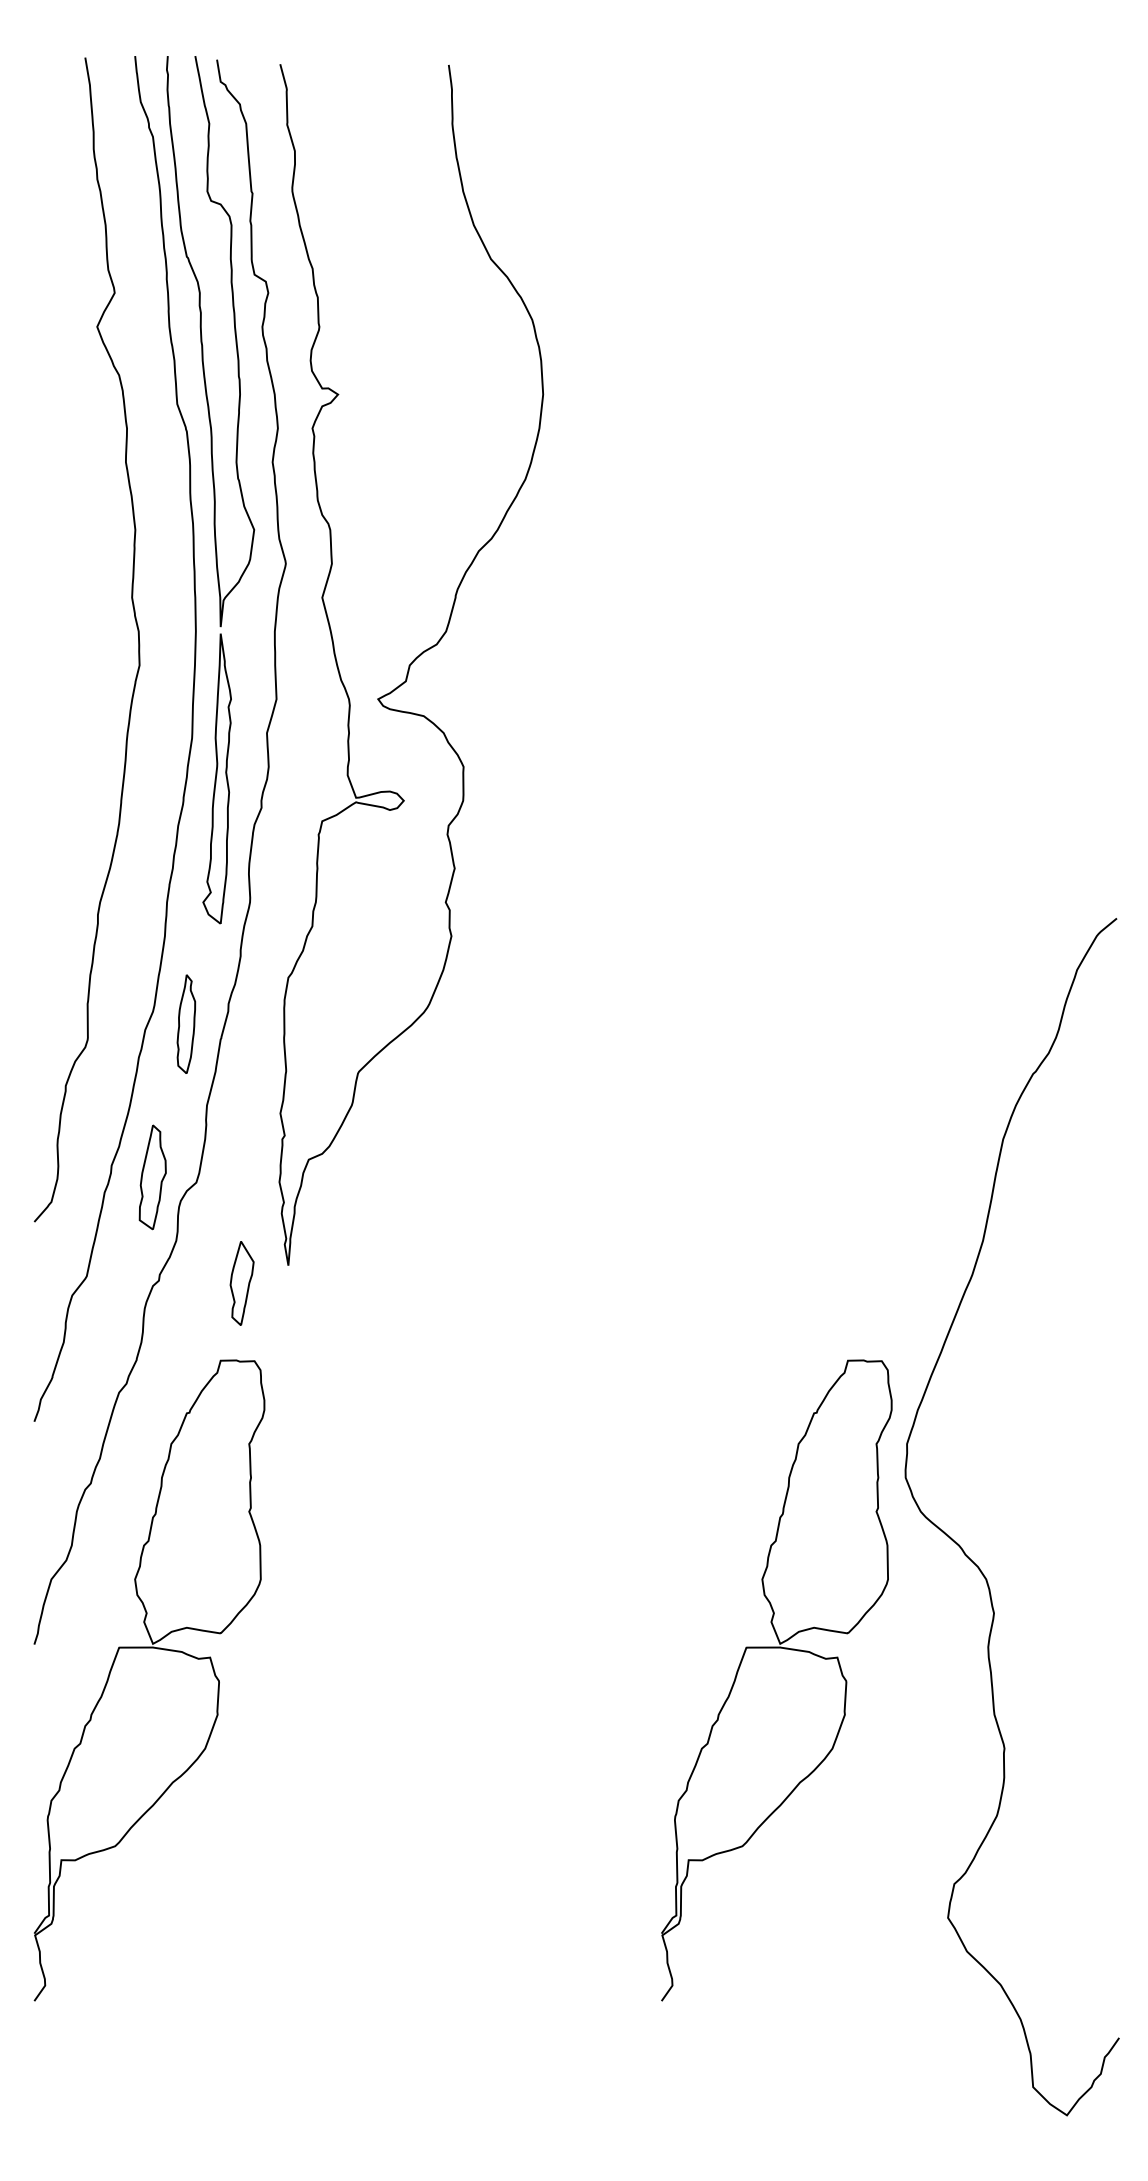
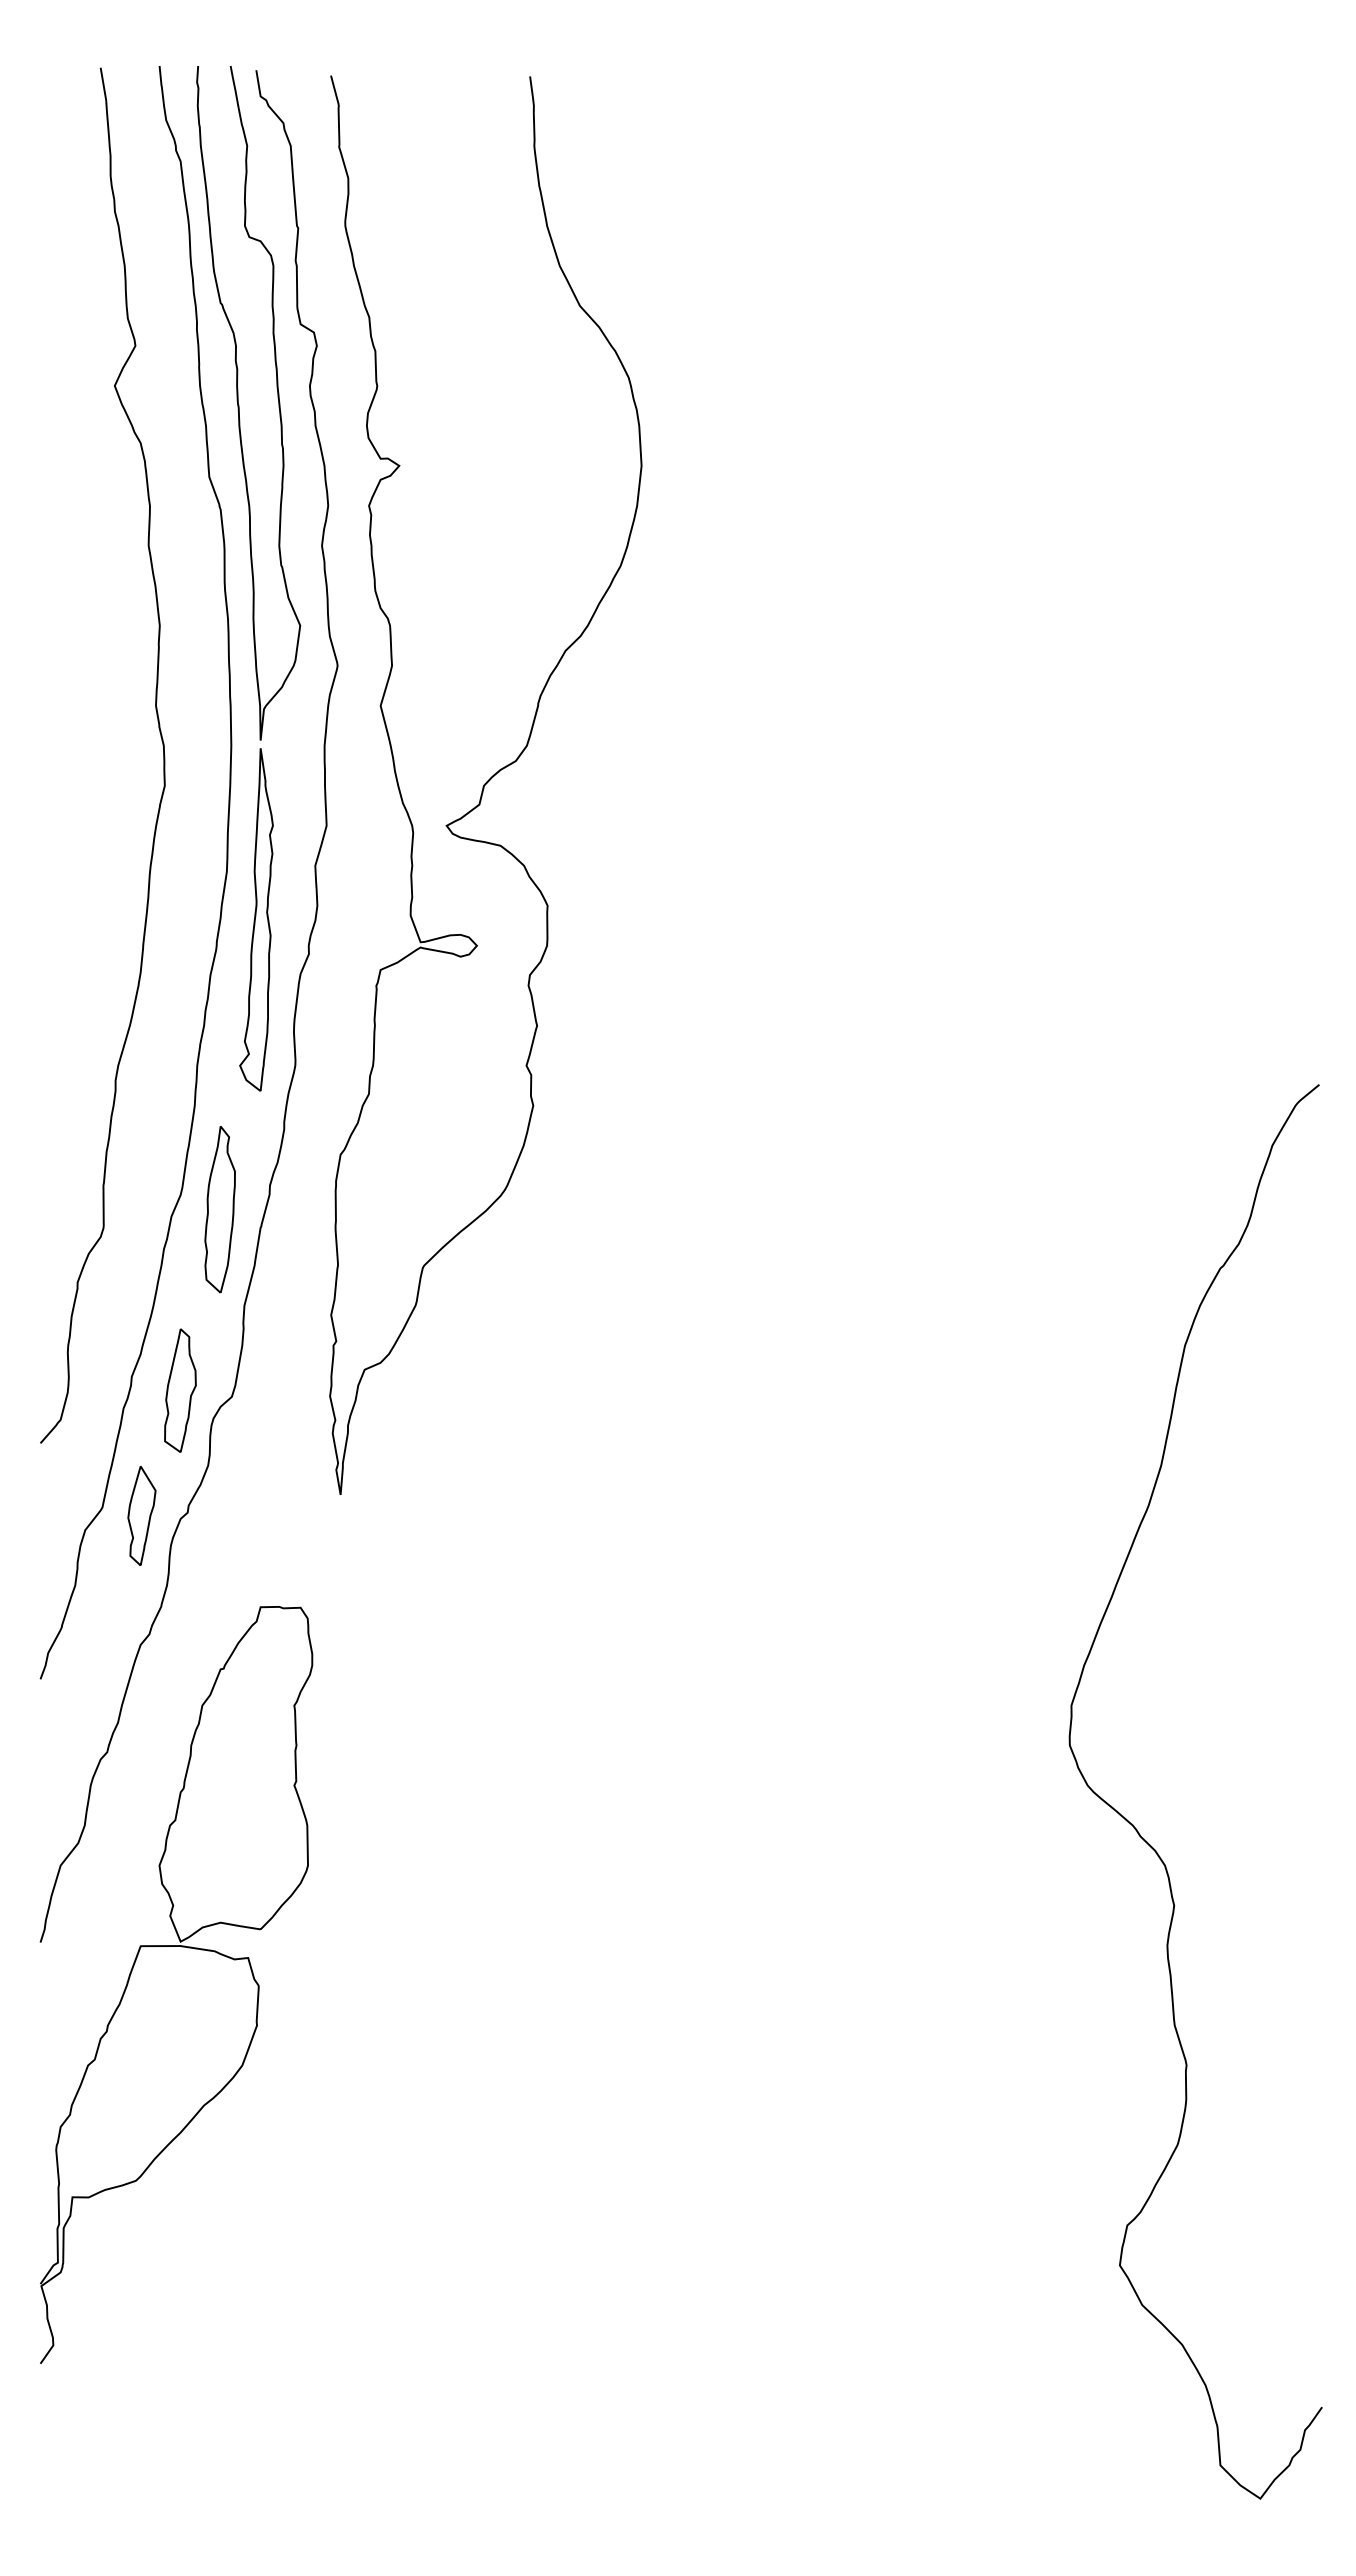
part: (185, 1024) -> (219, 1209), size x1.43
part: (241, 1283) -> (141, 1515), moved
part: (776, 1680) -> (917, 1984), removed

